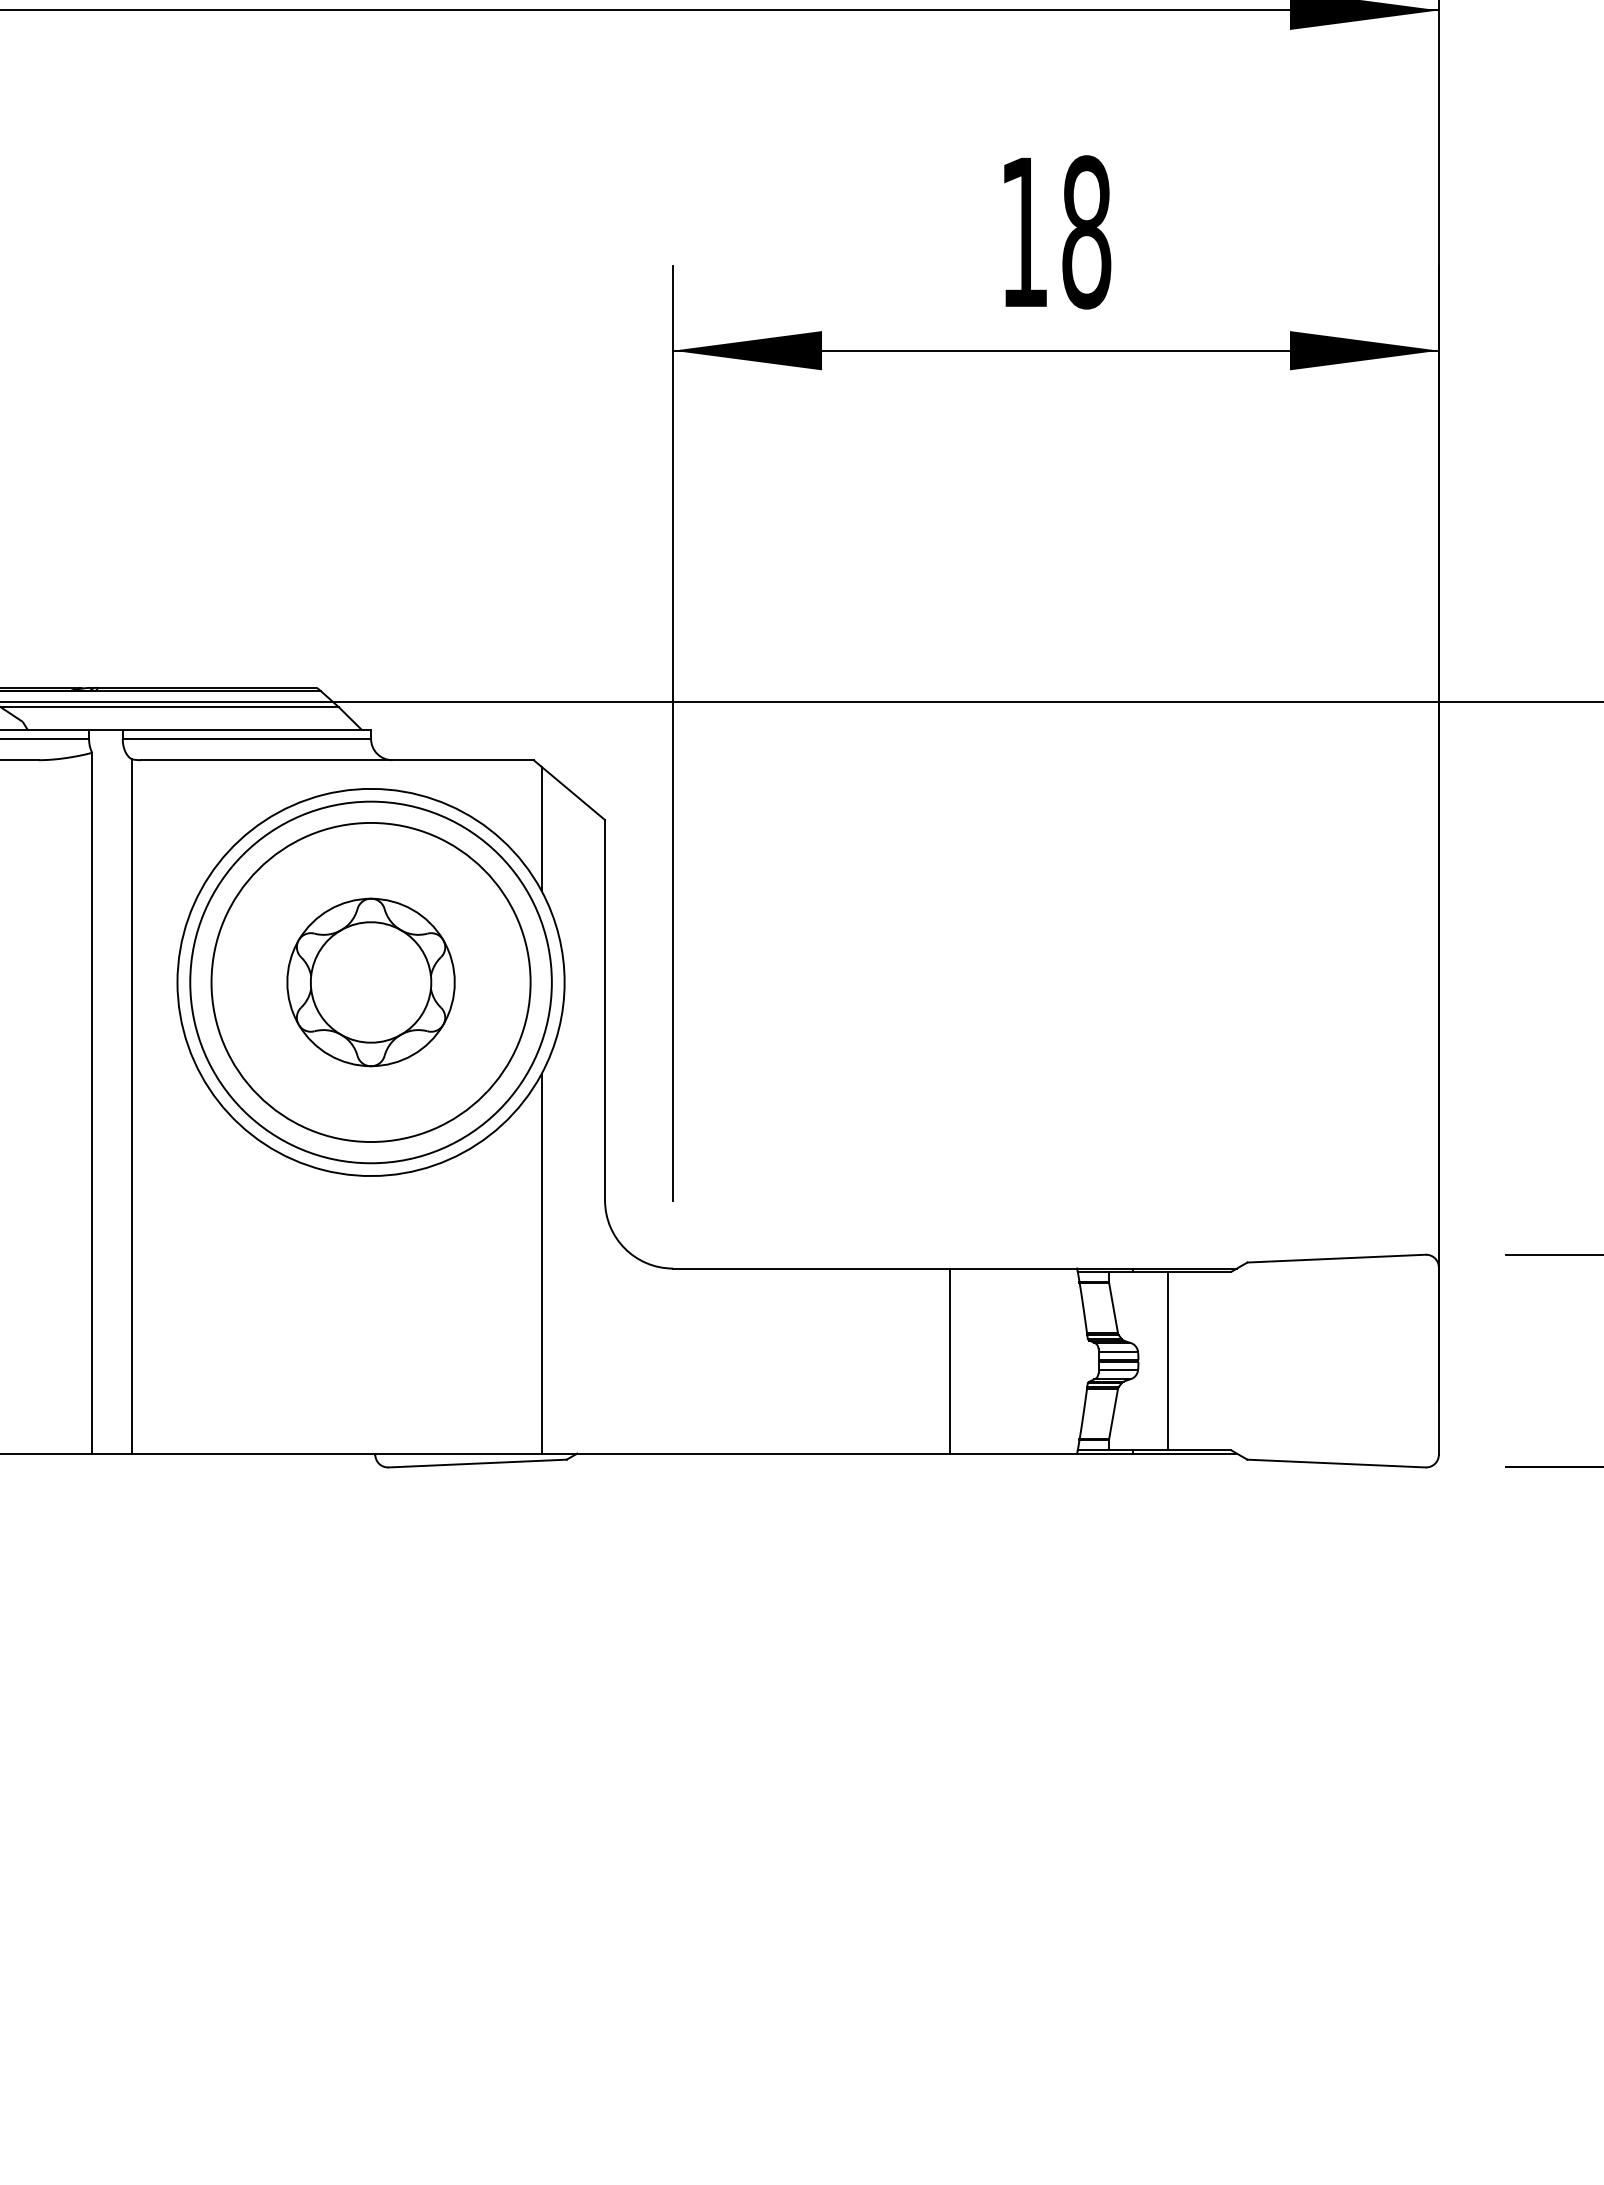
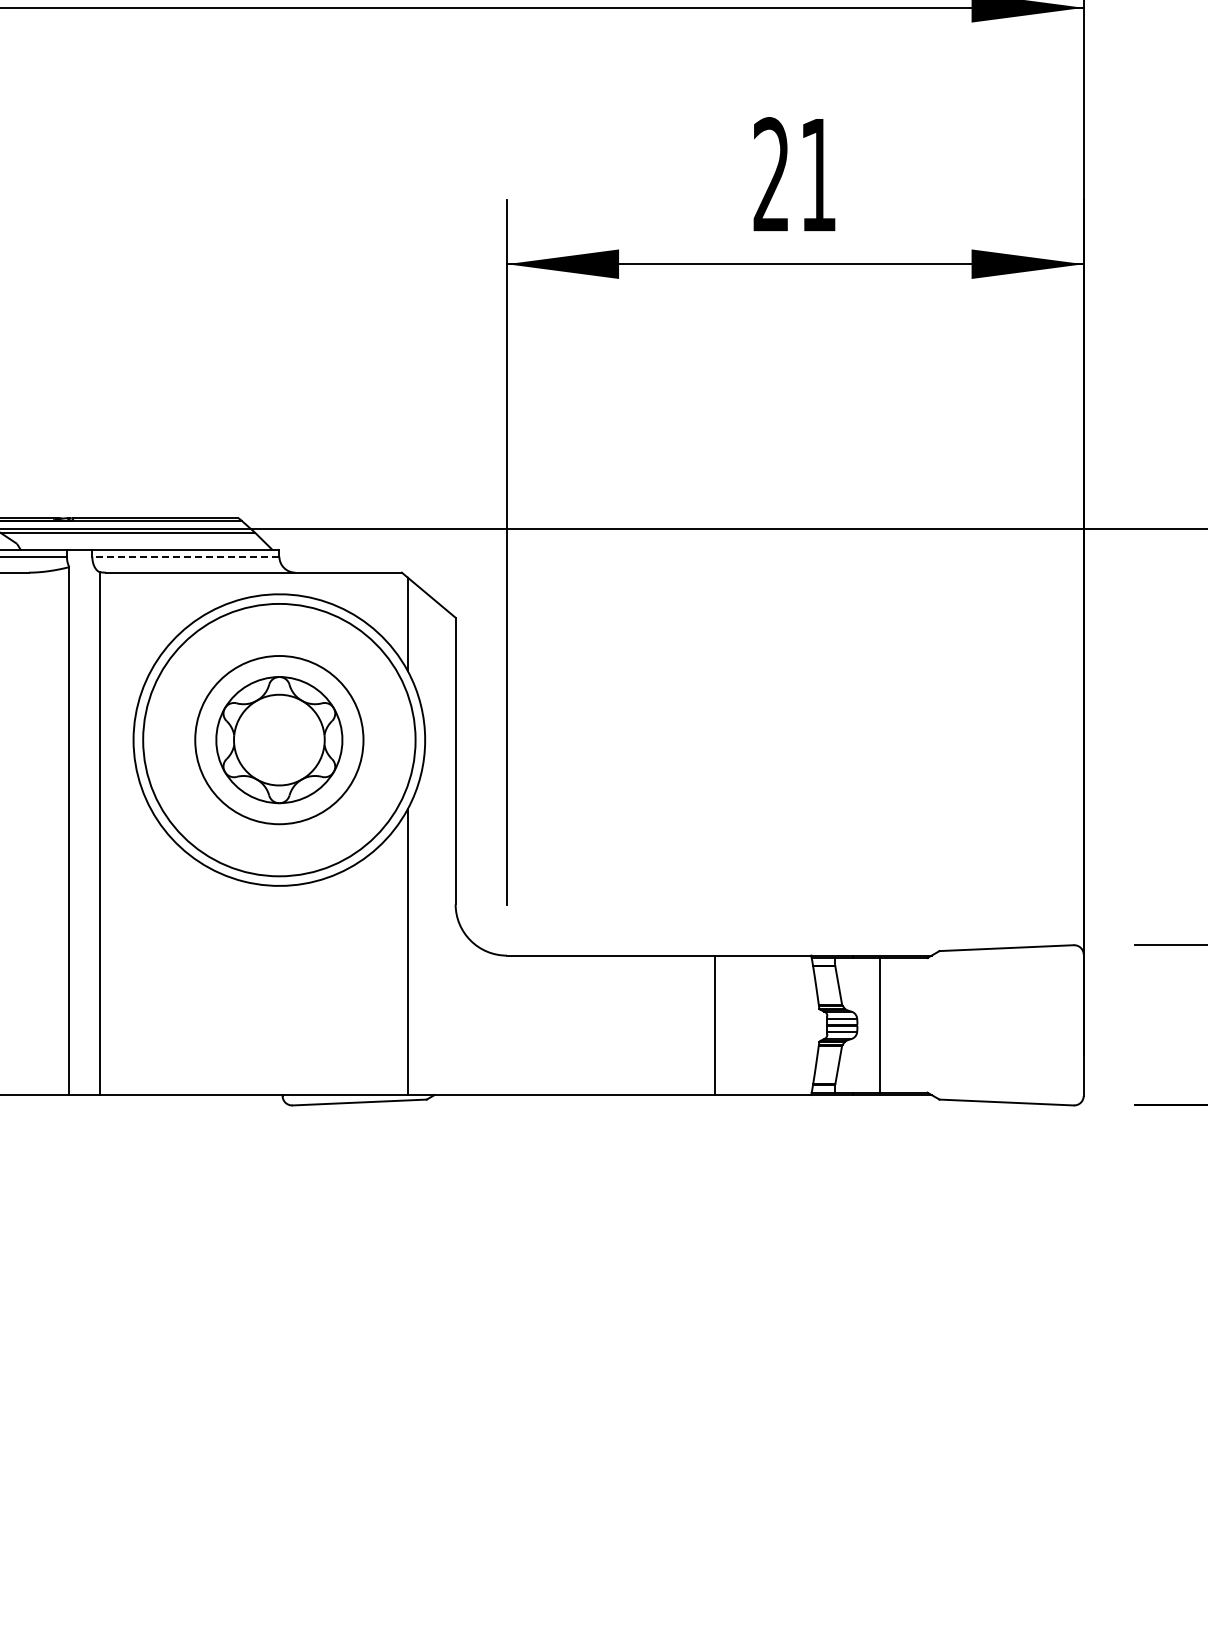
text: (1054, 232) -> (794, 175), 18 -> 21
line: (246, 738) -> (185, 556), solid -> dashed
circle: (371, 981) -> (279, 739), size x0.7

